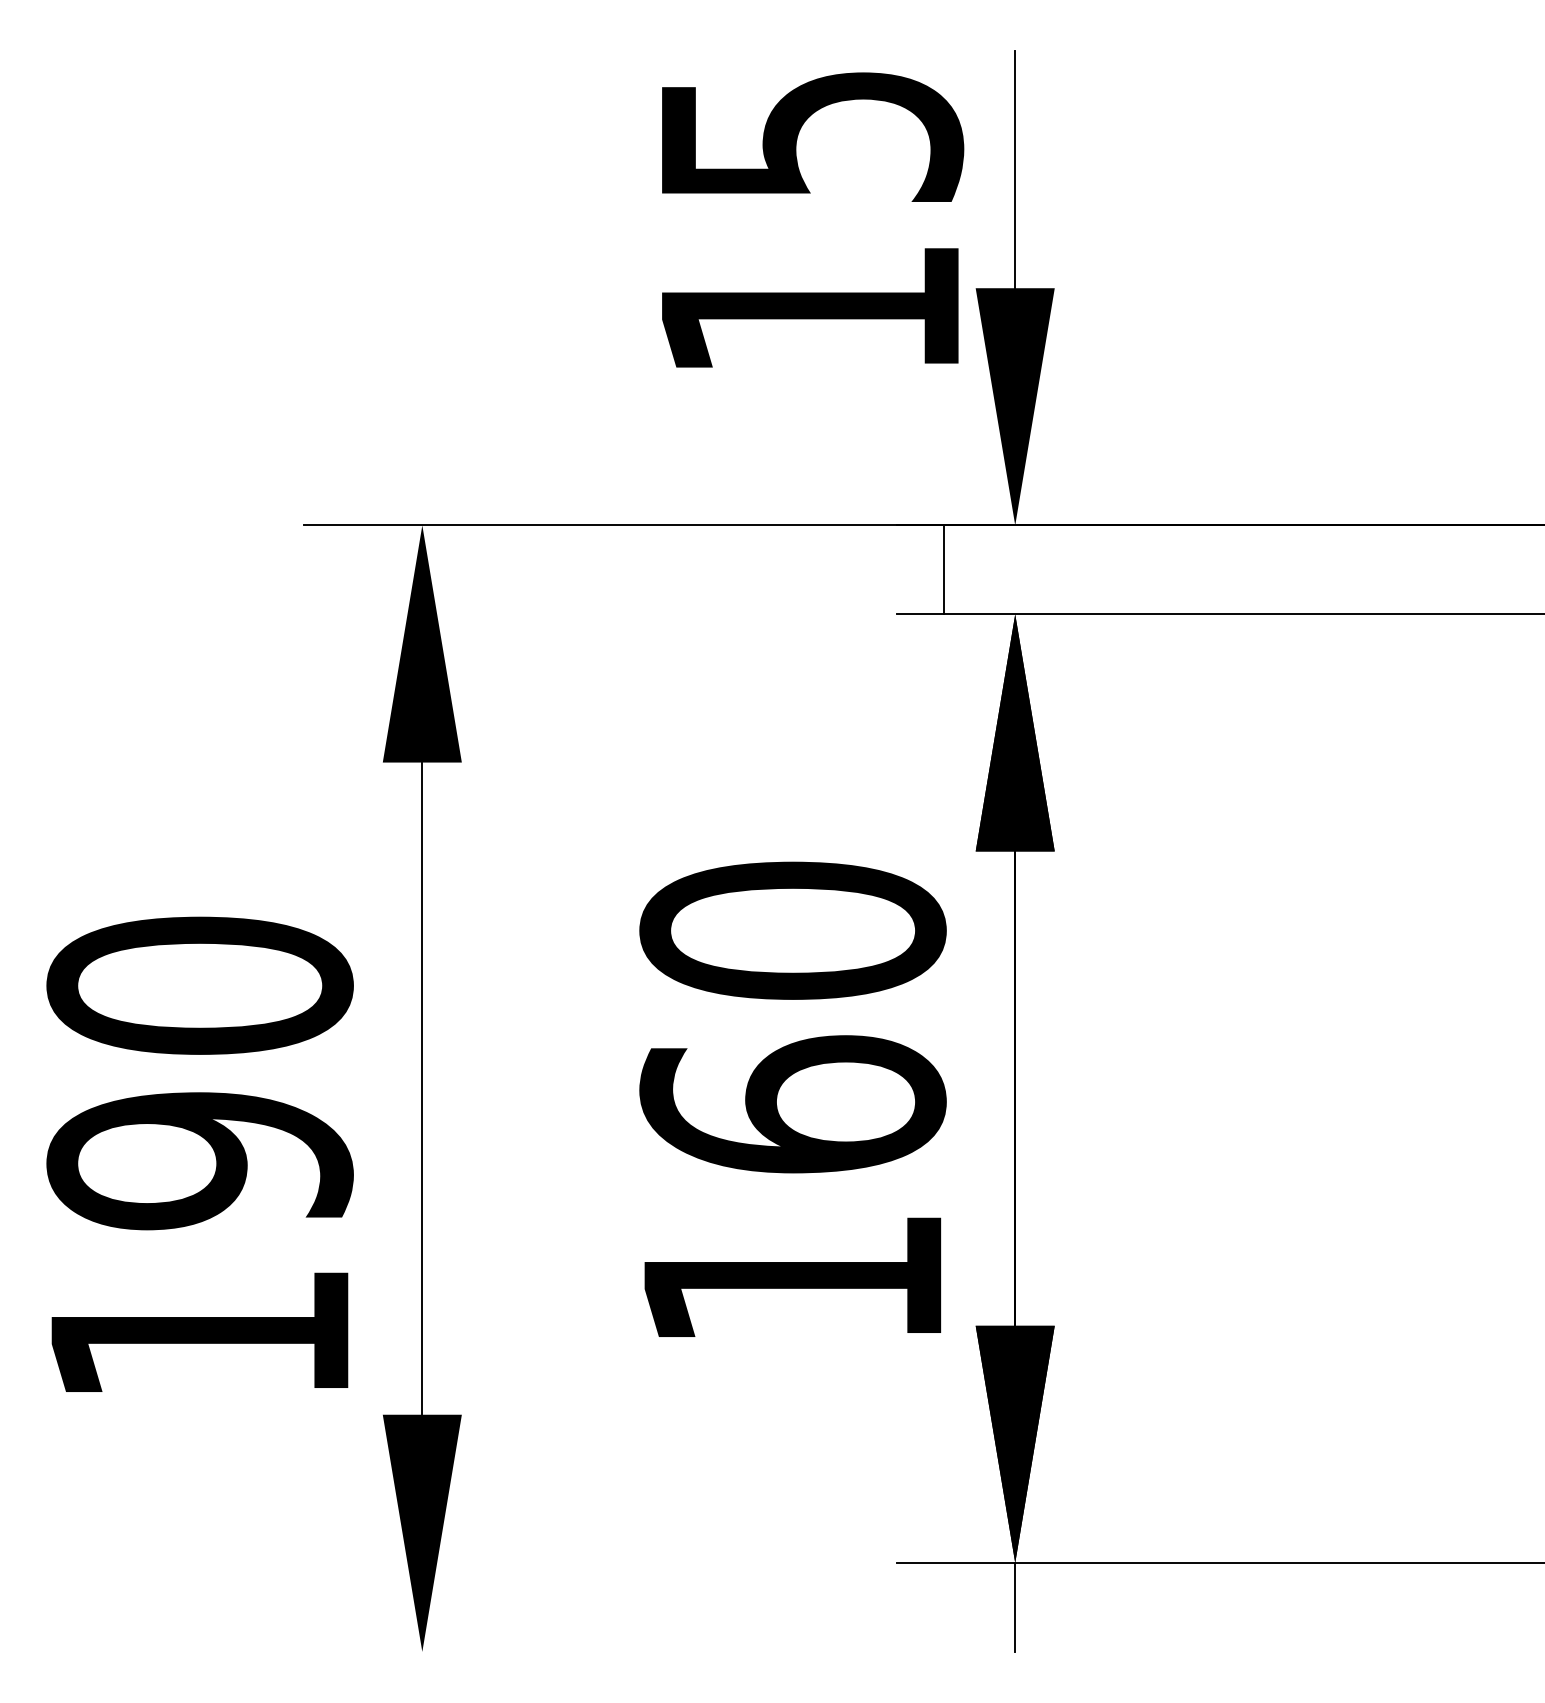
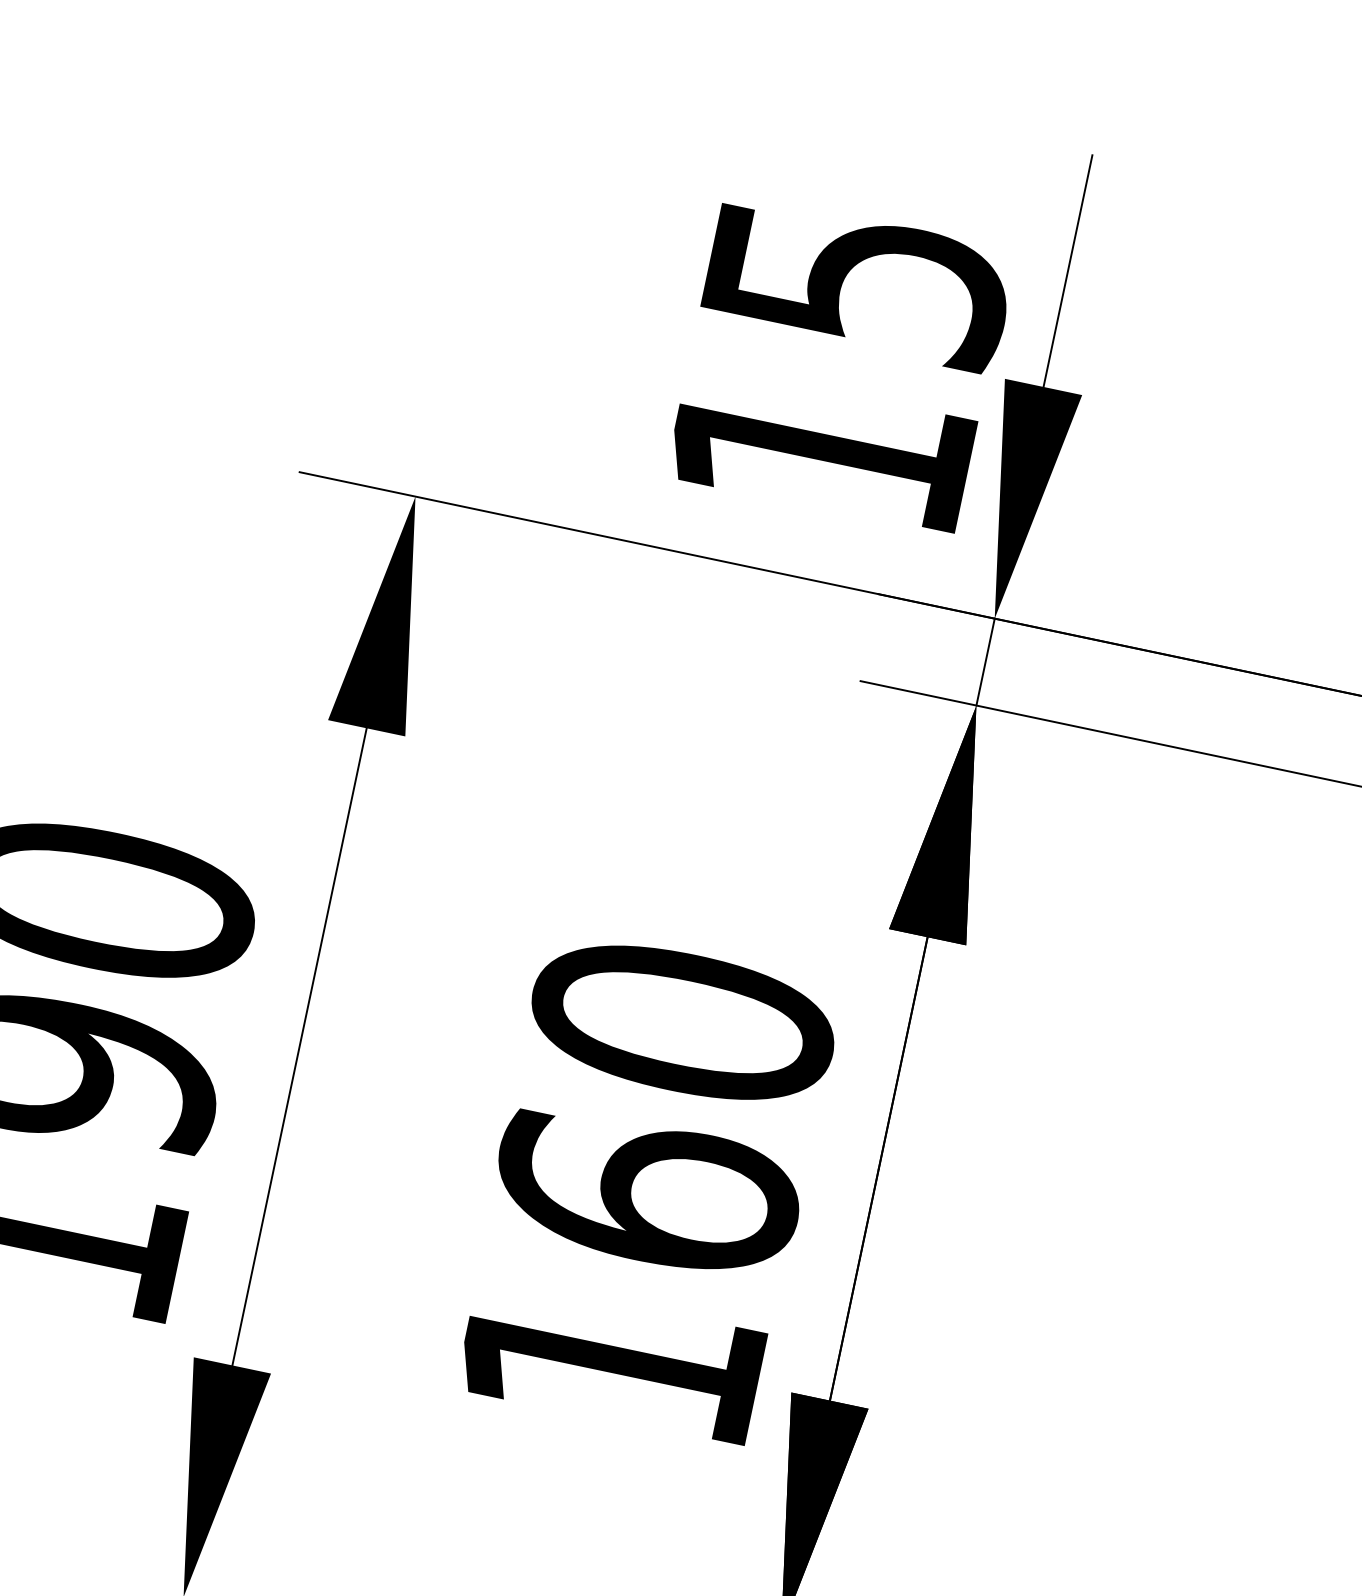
text: (813, 219) -> (842, 363), moved
line: (944, 569) -> (985, 661), moved
text: (792, 1098) -> (647, 1186), moved

